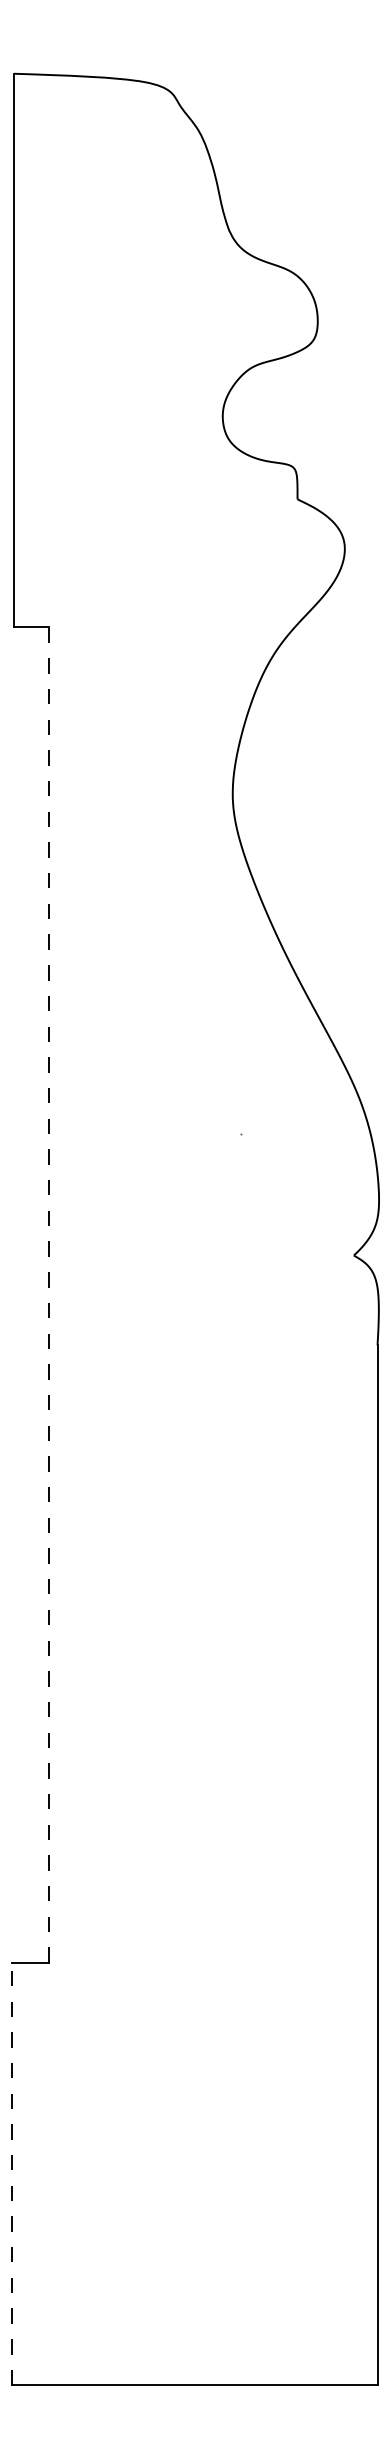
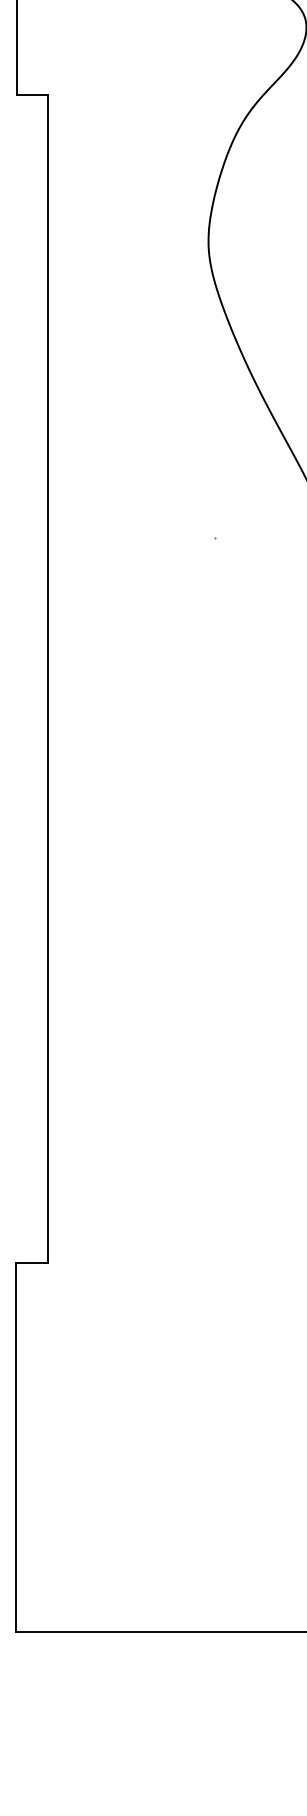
line: (49, 1294) -> (48, 678), dashed -> solid
line: (11, 2173) -> (15, 1446), dashed -> solid

